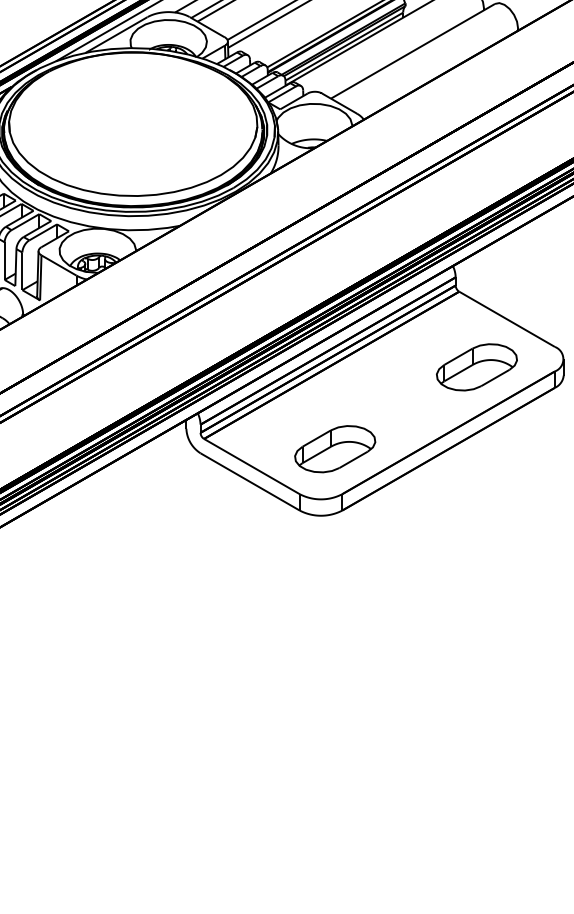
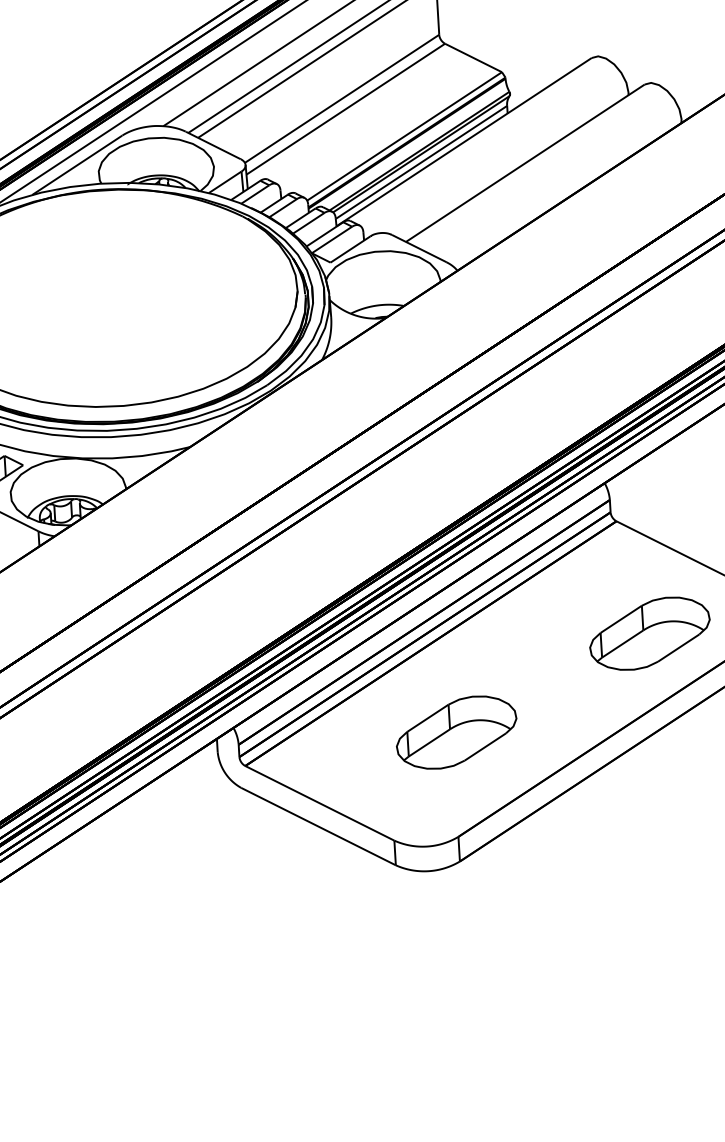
part: (335, 449) -> (457, 733), moved

